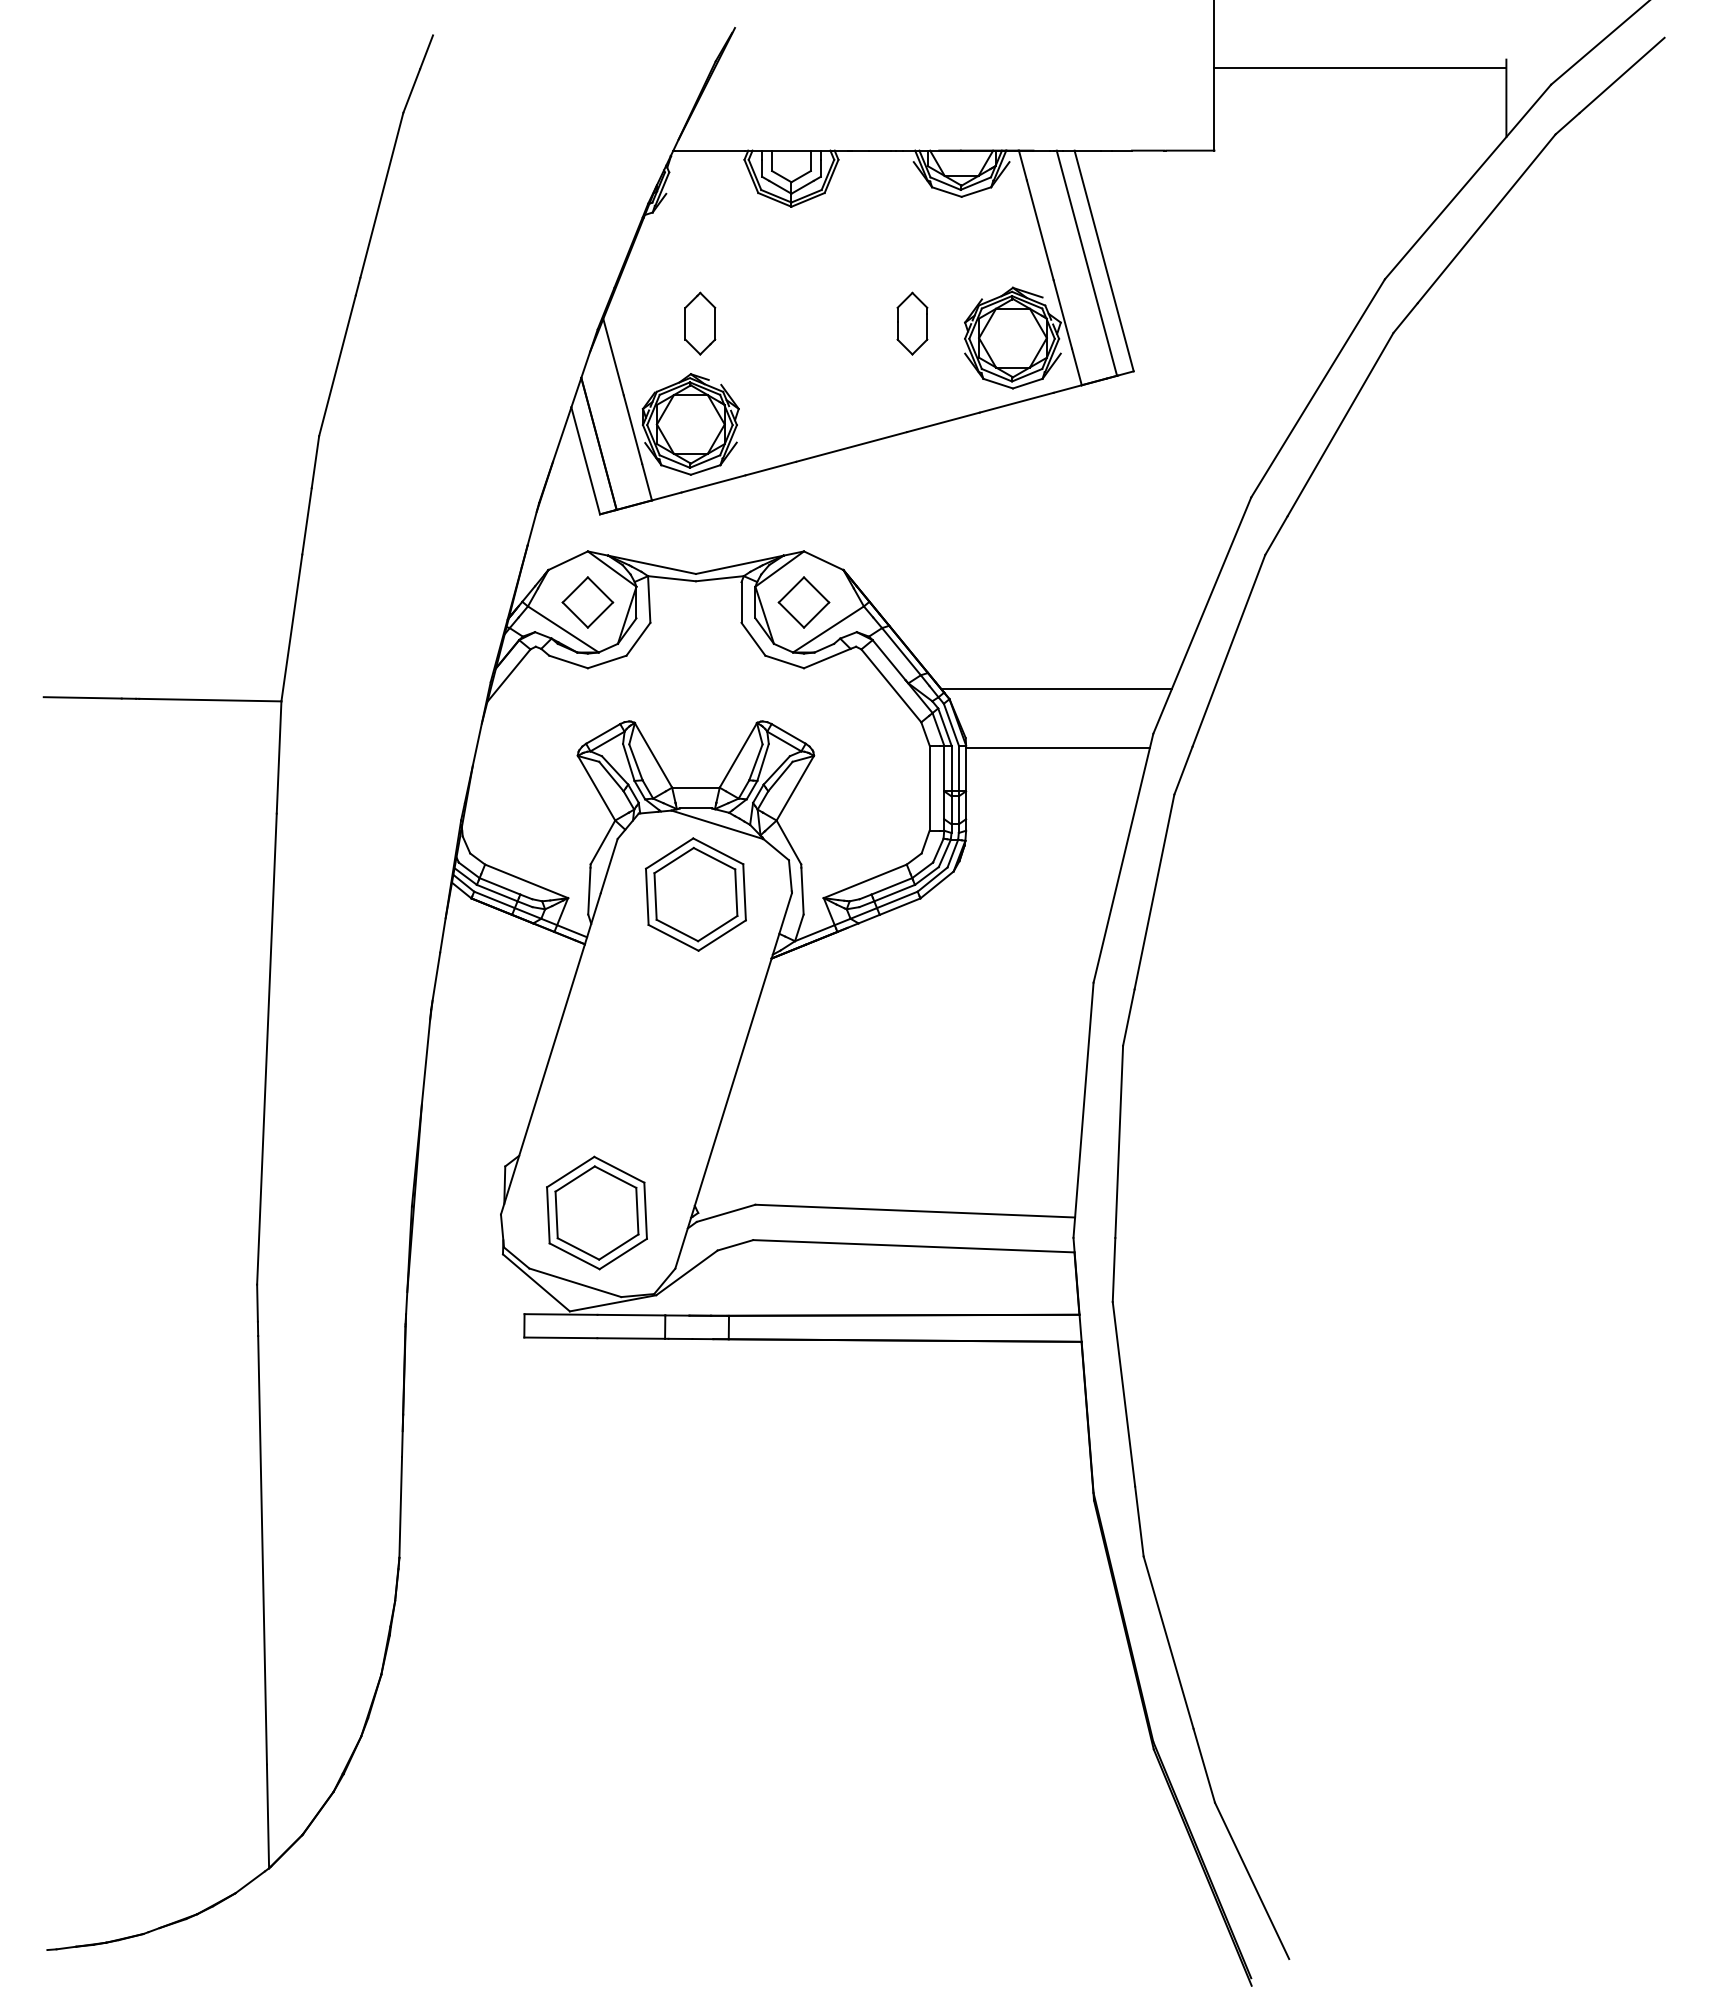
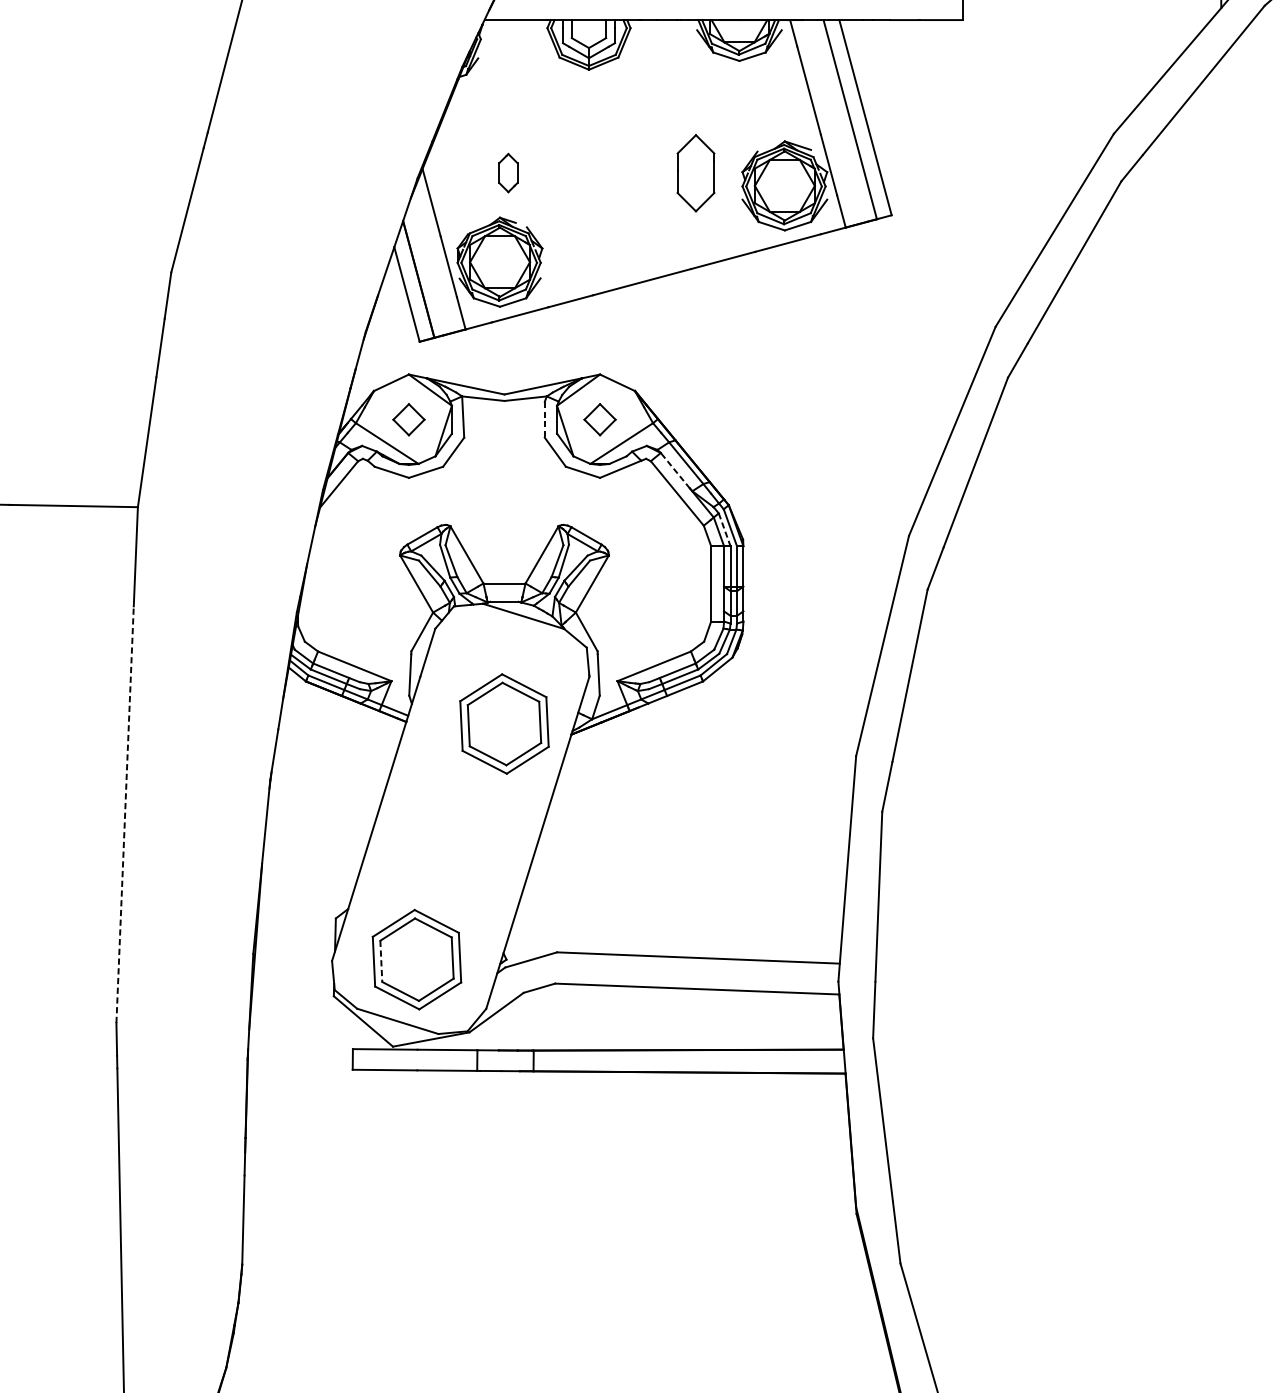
part: (700, 323) -> (508, 172), size x0.7
part: (912, 323) -> (696, 172), size x1.4
part: (587, 602) -> (408, 419), size x0.7
part: (803, 602) -> (599, 419), size x0.7
line: (741, 603) -> (544, 420), solid -> dashed
line: (889, 660) -> (675, 471), solid -> dashed
line: (1056, 689) -> (823, 496), removed
line: (944, 726) -> (724, 529), solid -> dashed
line: (1057, 748) -> (824, 548), removed
part: (695, 894) -> (504, 723), moved
line: (266, 1049) -> (124, 815), solid -> dashed
line: (556, 1215) -> (381, 961), solid -> dashed

